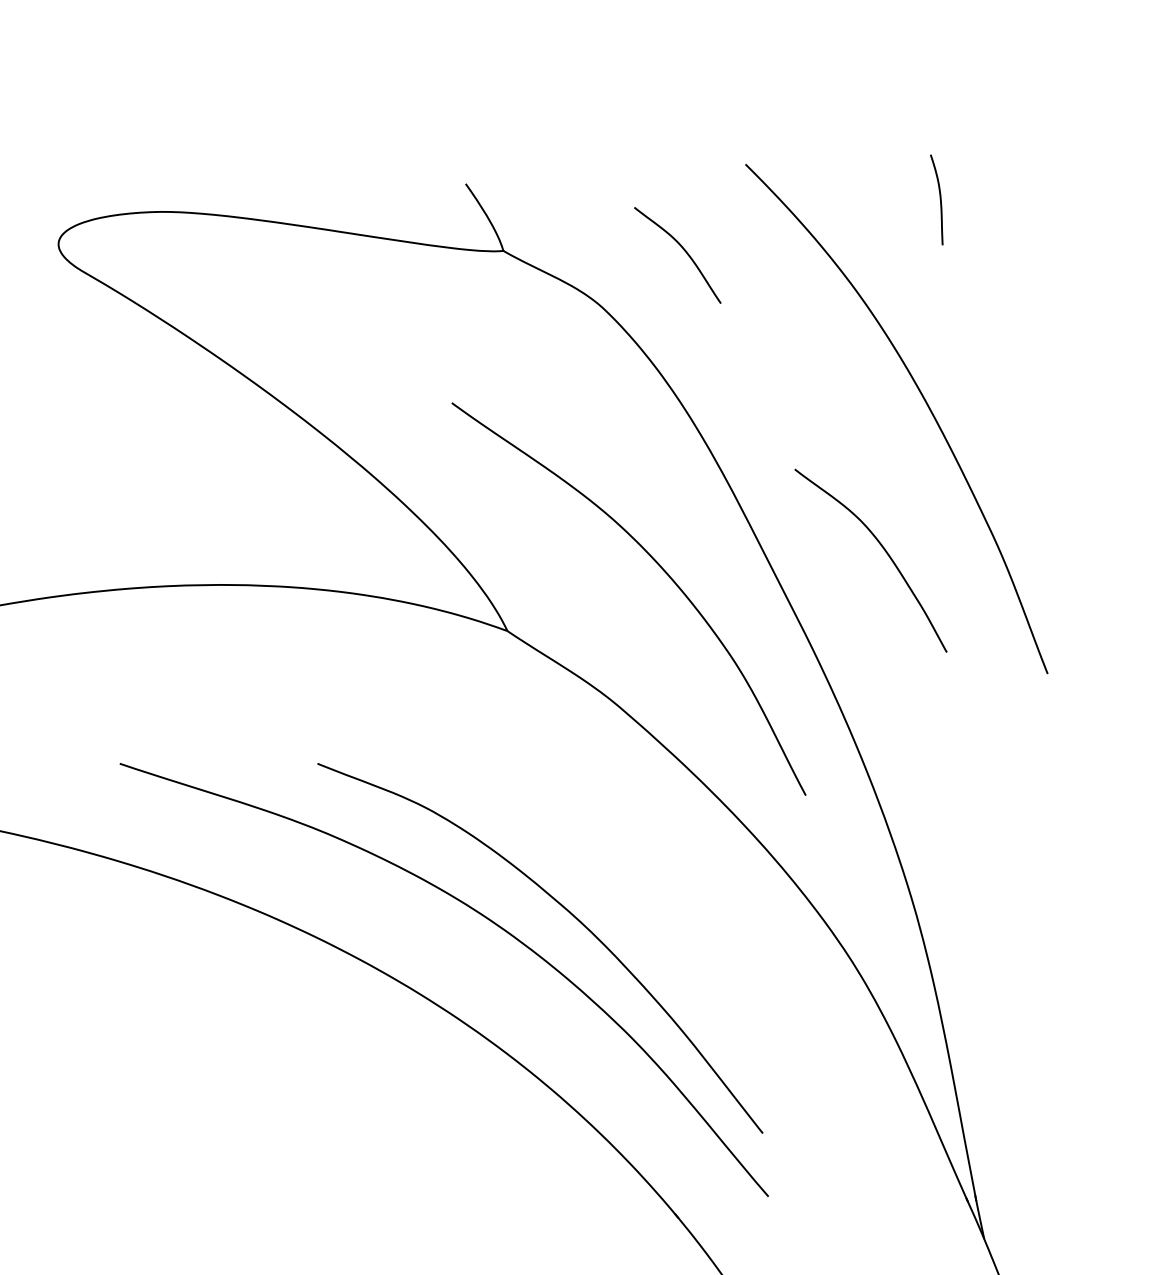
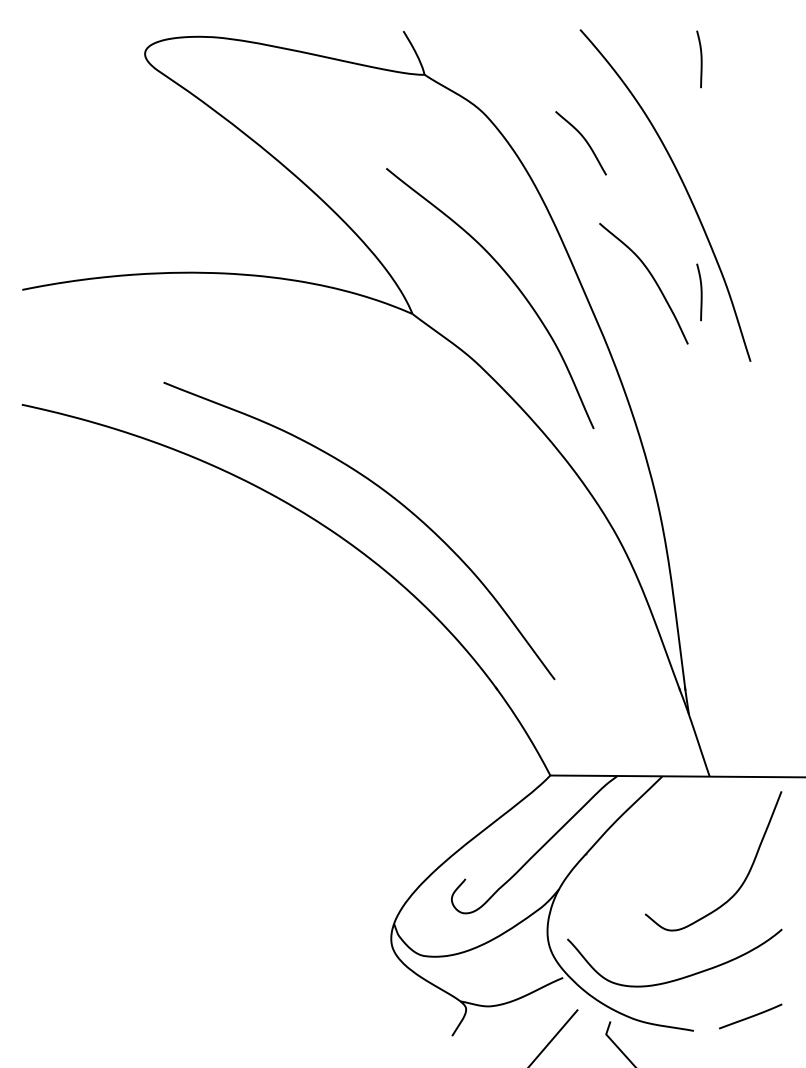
curve: (681, 249) -> (583, 139), moved
curve: (961, 569) -> (700, 292), added
curve: (569, 914) -> (440, 494), removed

